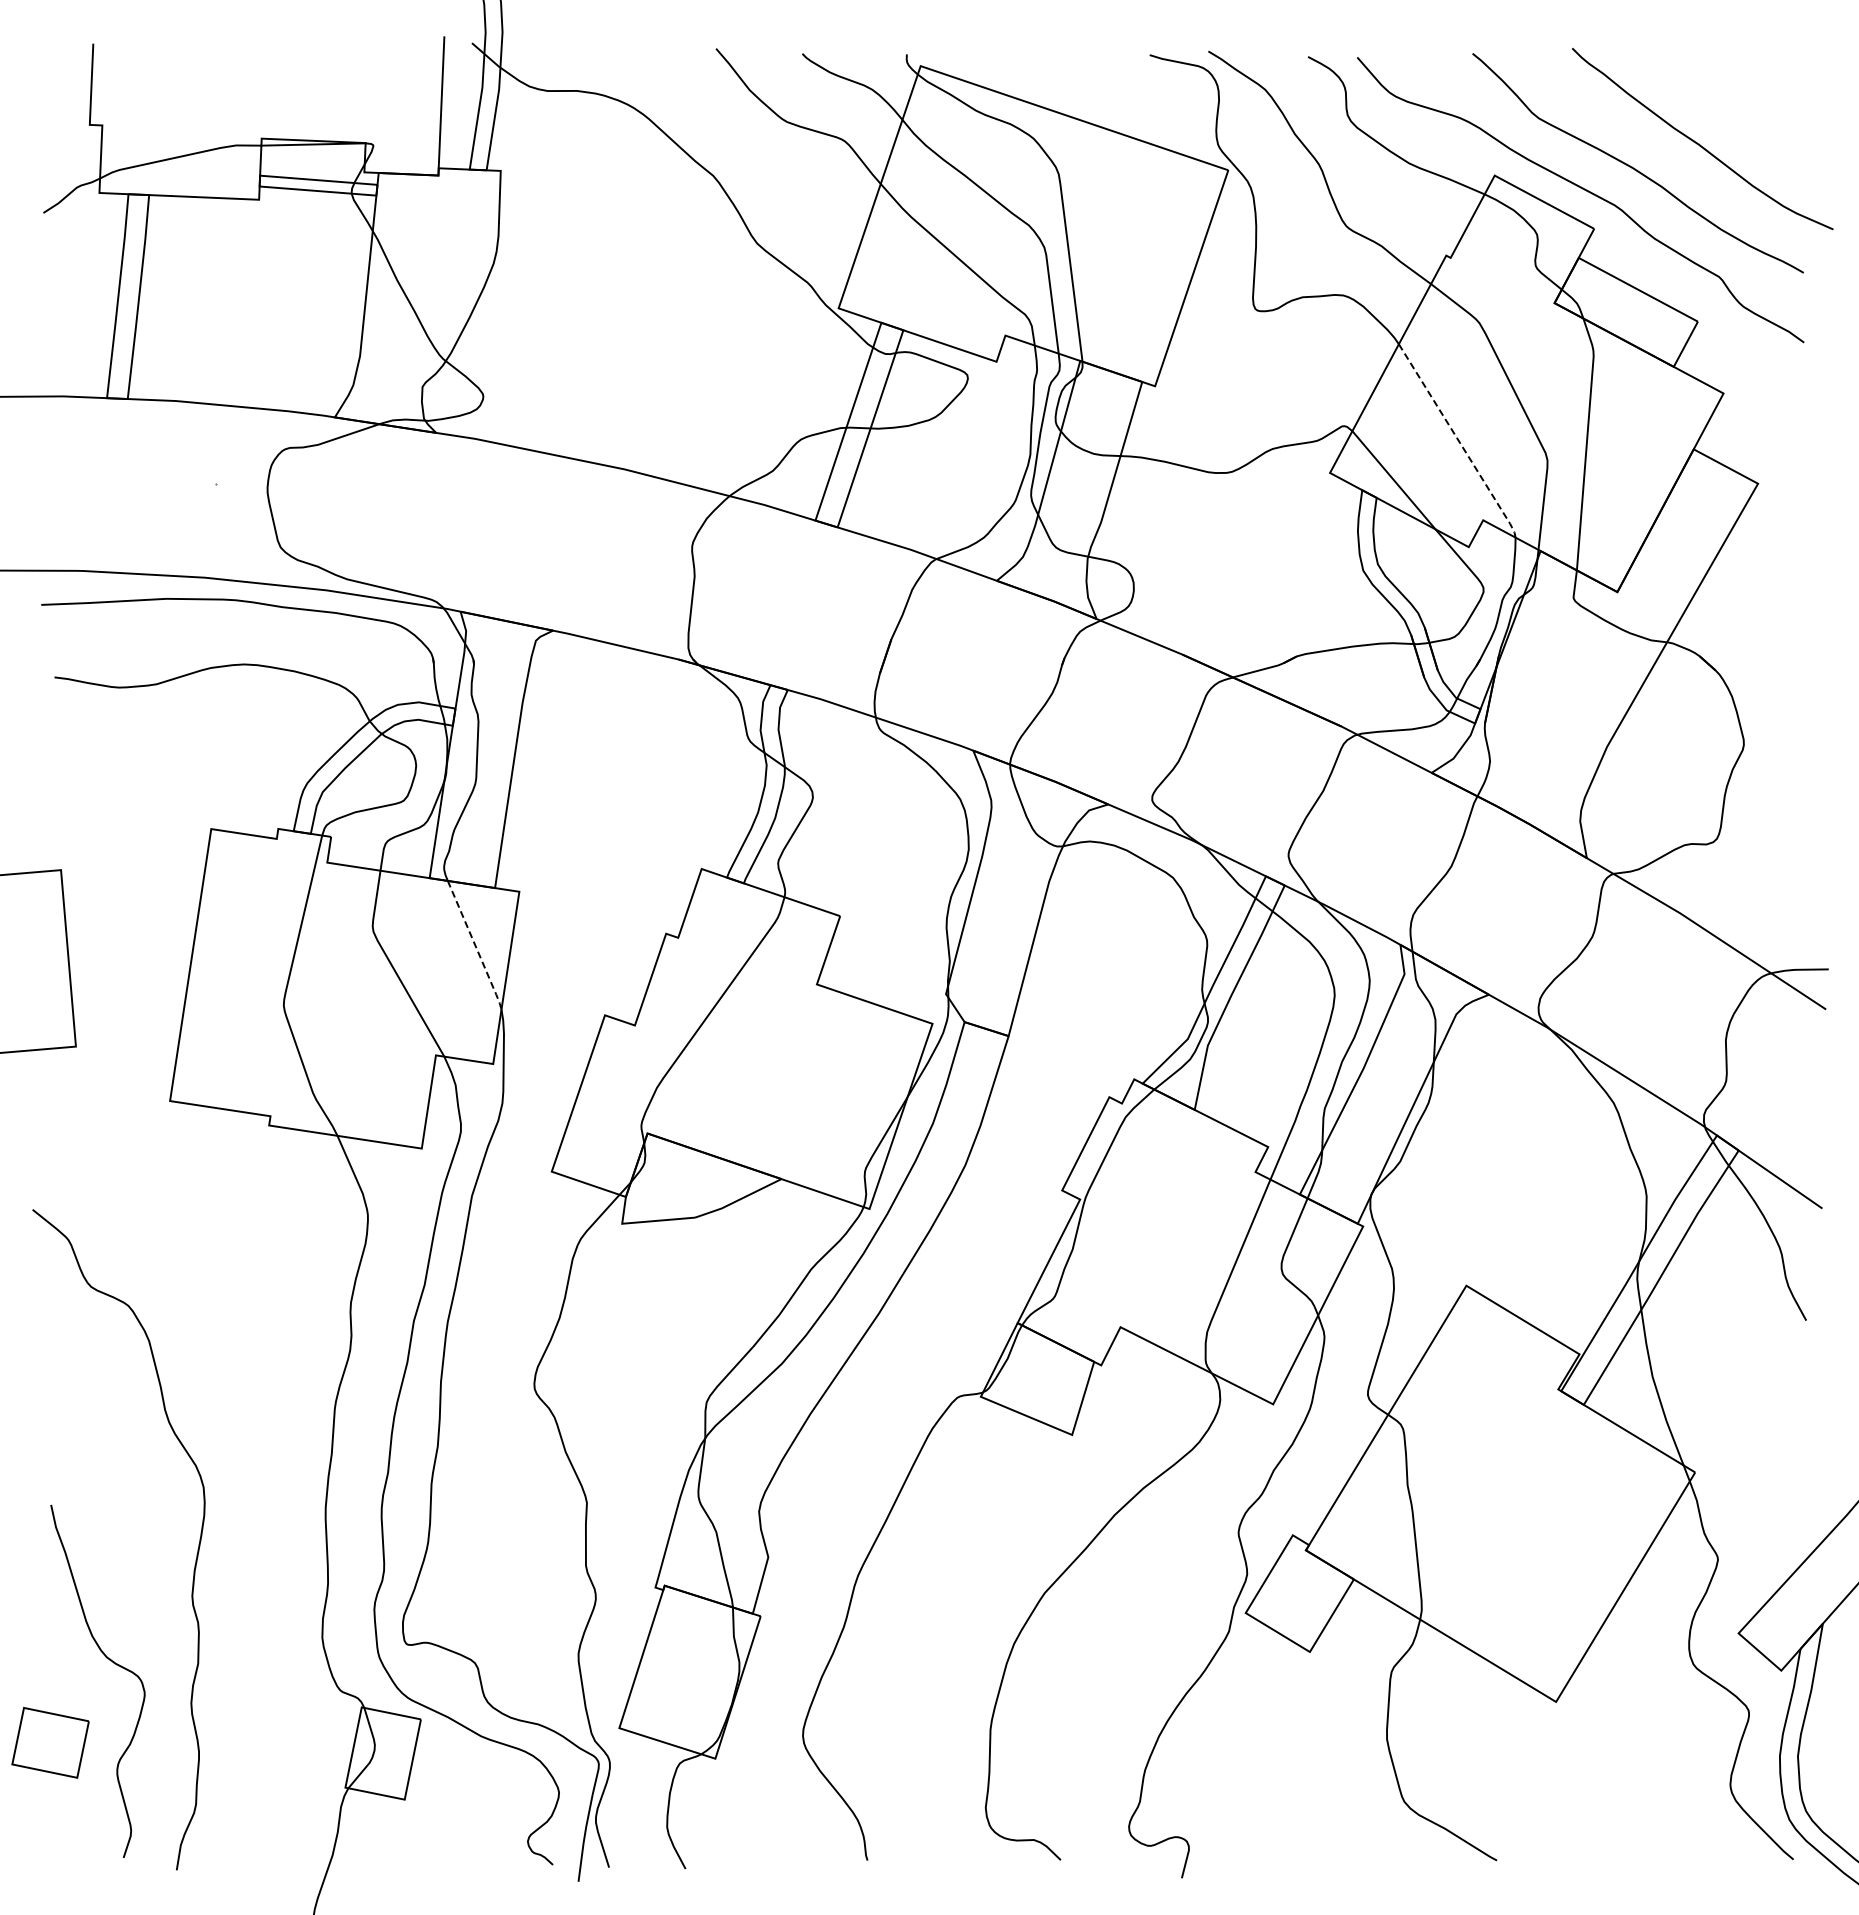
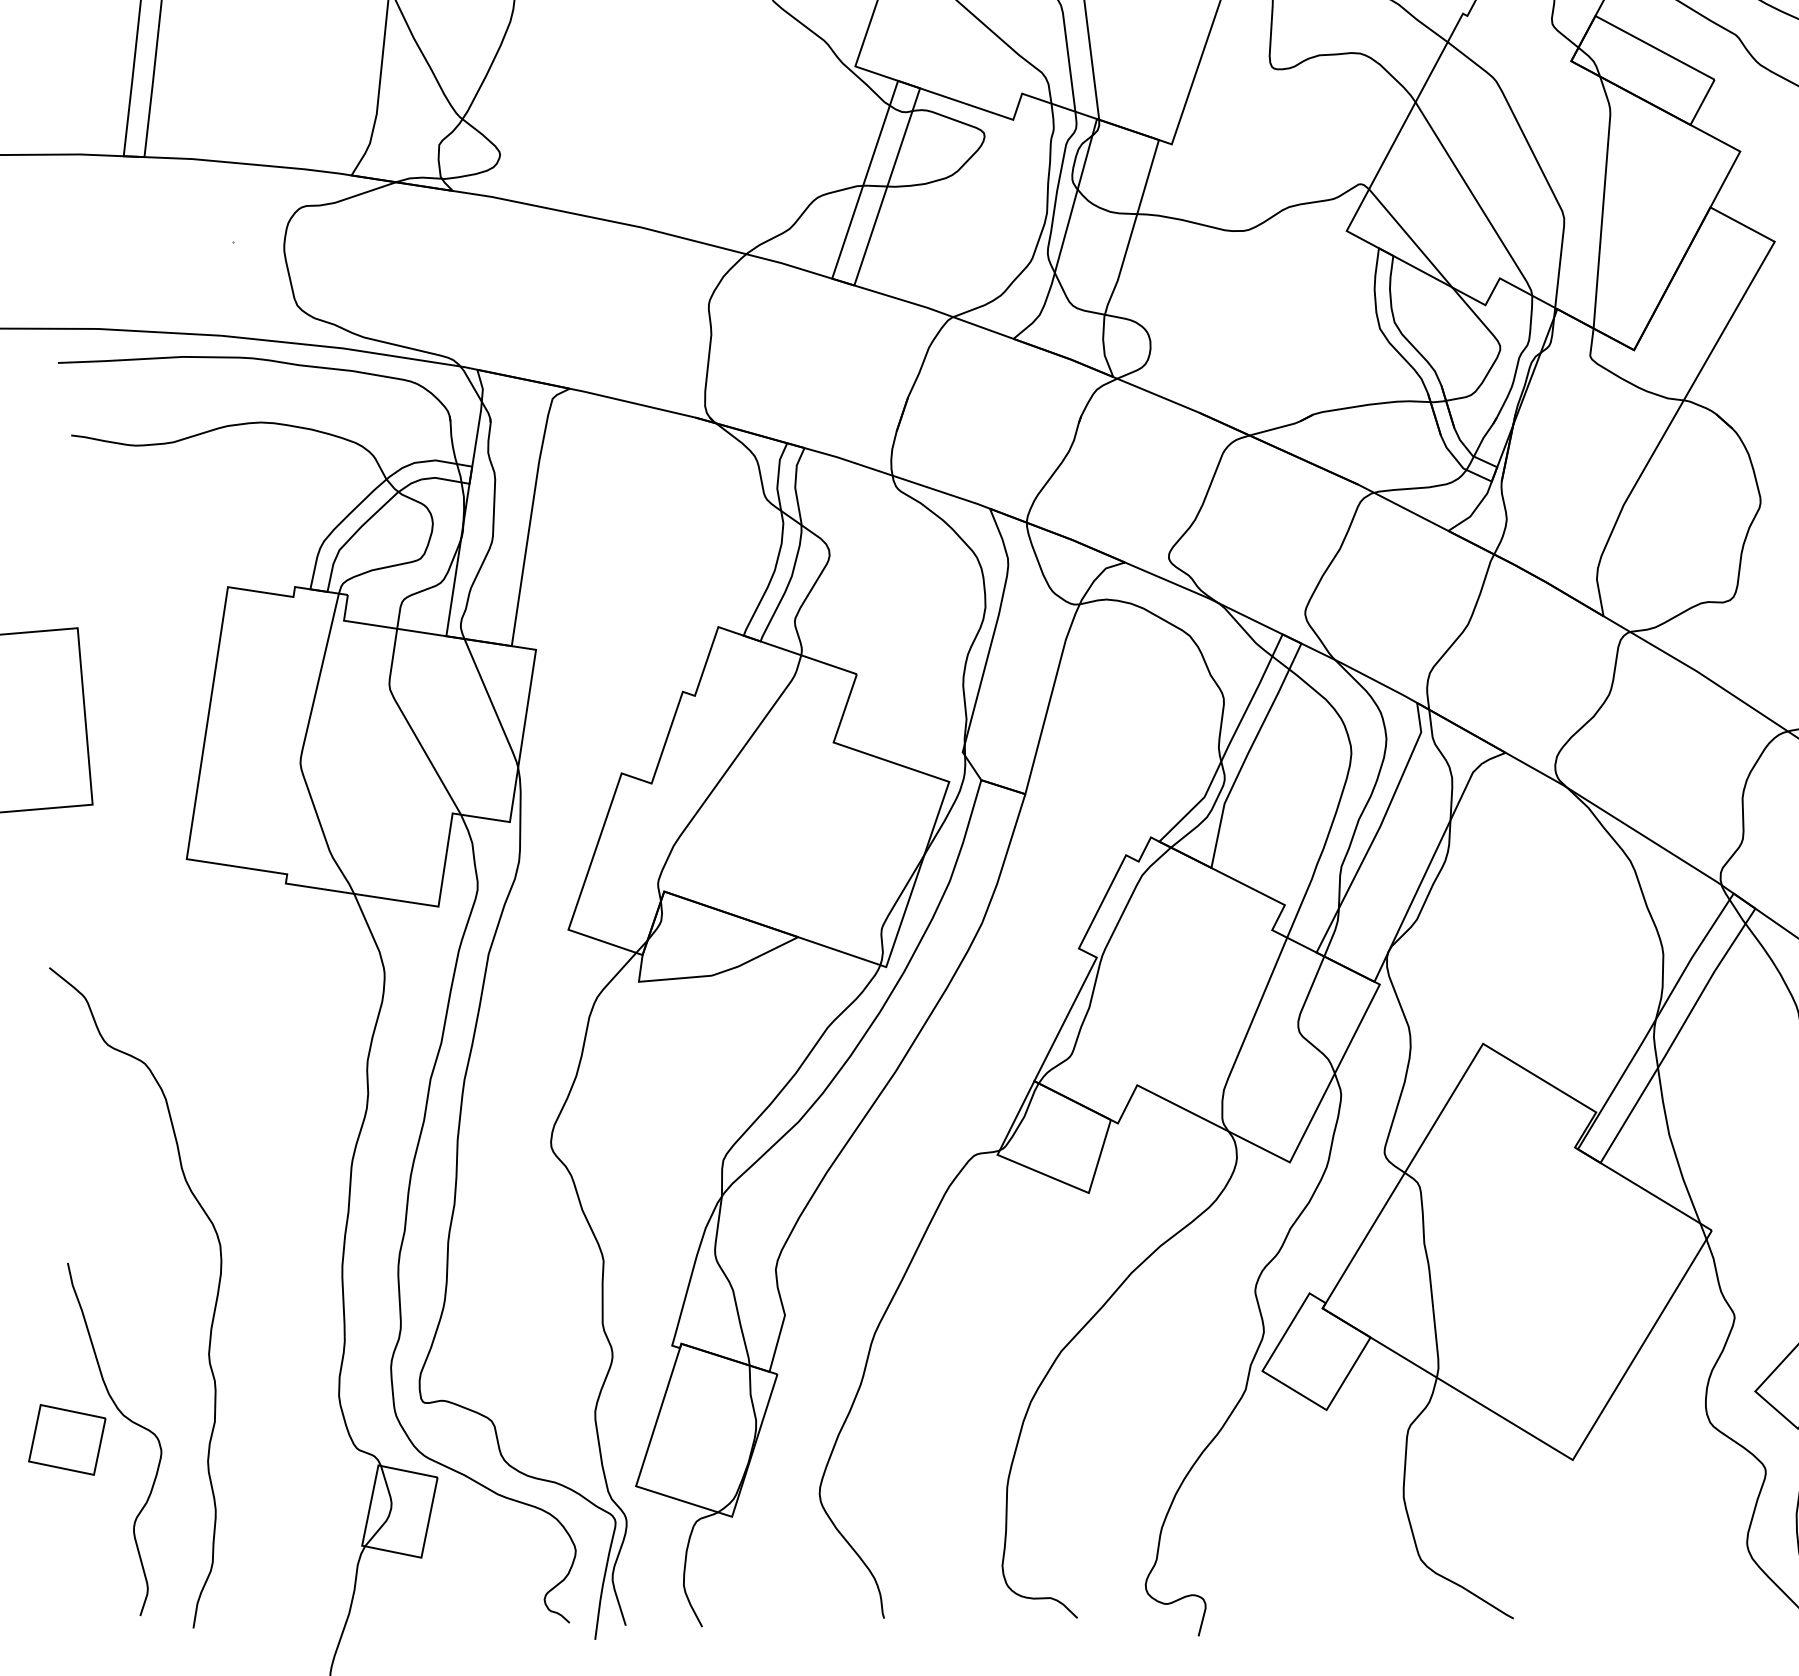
line: (1459, 441) -> (1476, 199), dashed -> solid
line: (475, 946) -> (492, 704), dashed -> solid
part: (50, 1742) -> (67, 1439), moved

